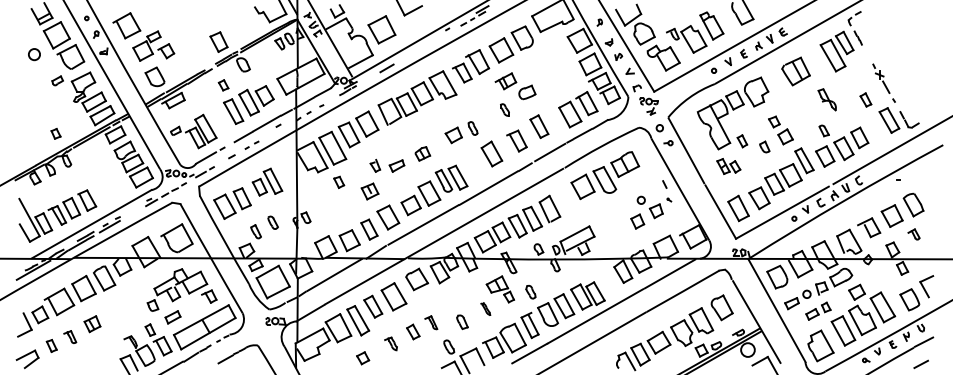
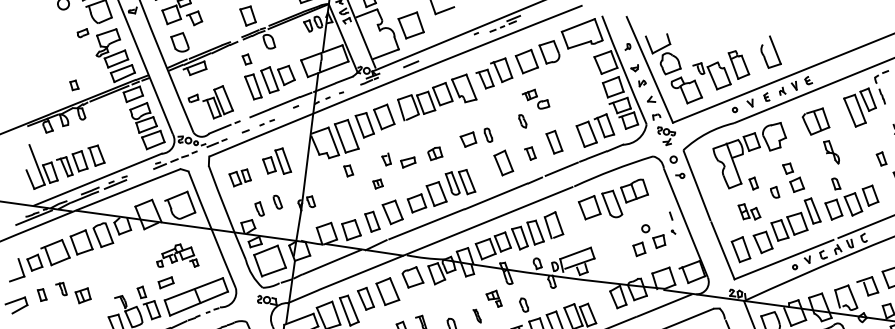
part: (515, 86) -> (536, 99), size x0.7
part: (826, 99) -> (830, 151), moved
part: (516, 140) -> (529, 152), size x0.6
part: (728, 166) -> (749, 212), moved
part: (369, 191) -> (377, 184), size x0.6
part: (232, 203) -> (240, 177), size x0.6
part: (181, 289) -> (178, 256), size x0.6
part: (500, 289) -> (494, 298), size x0.6
part: (92, 324) -> (83, 296), moved

